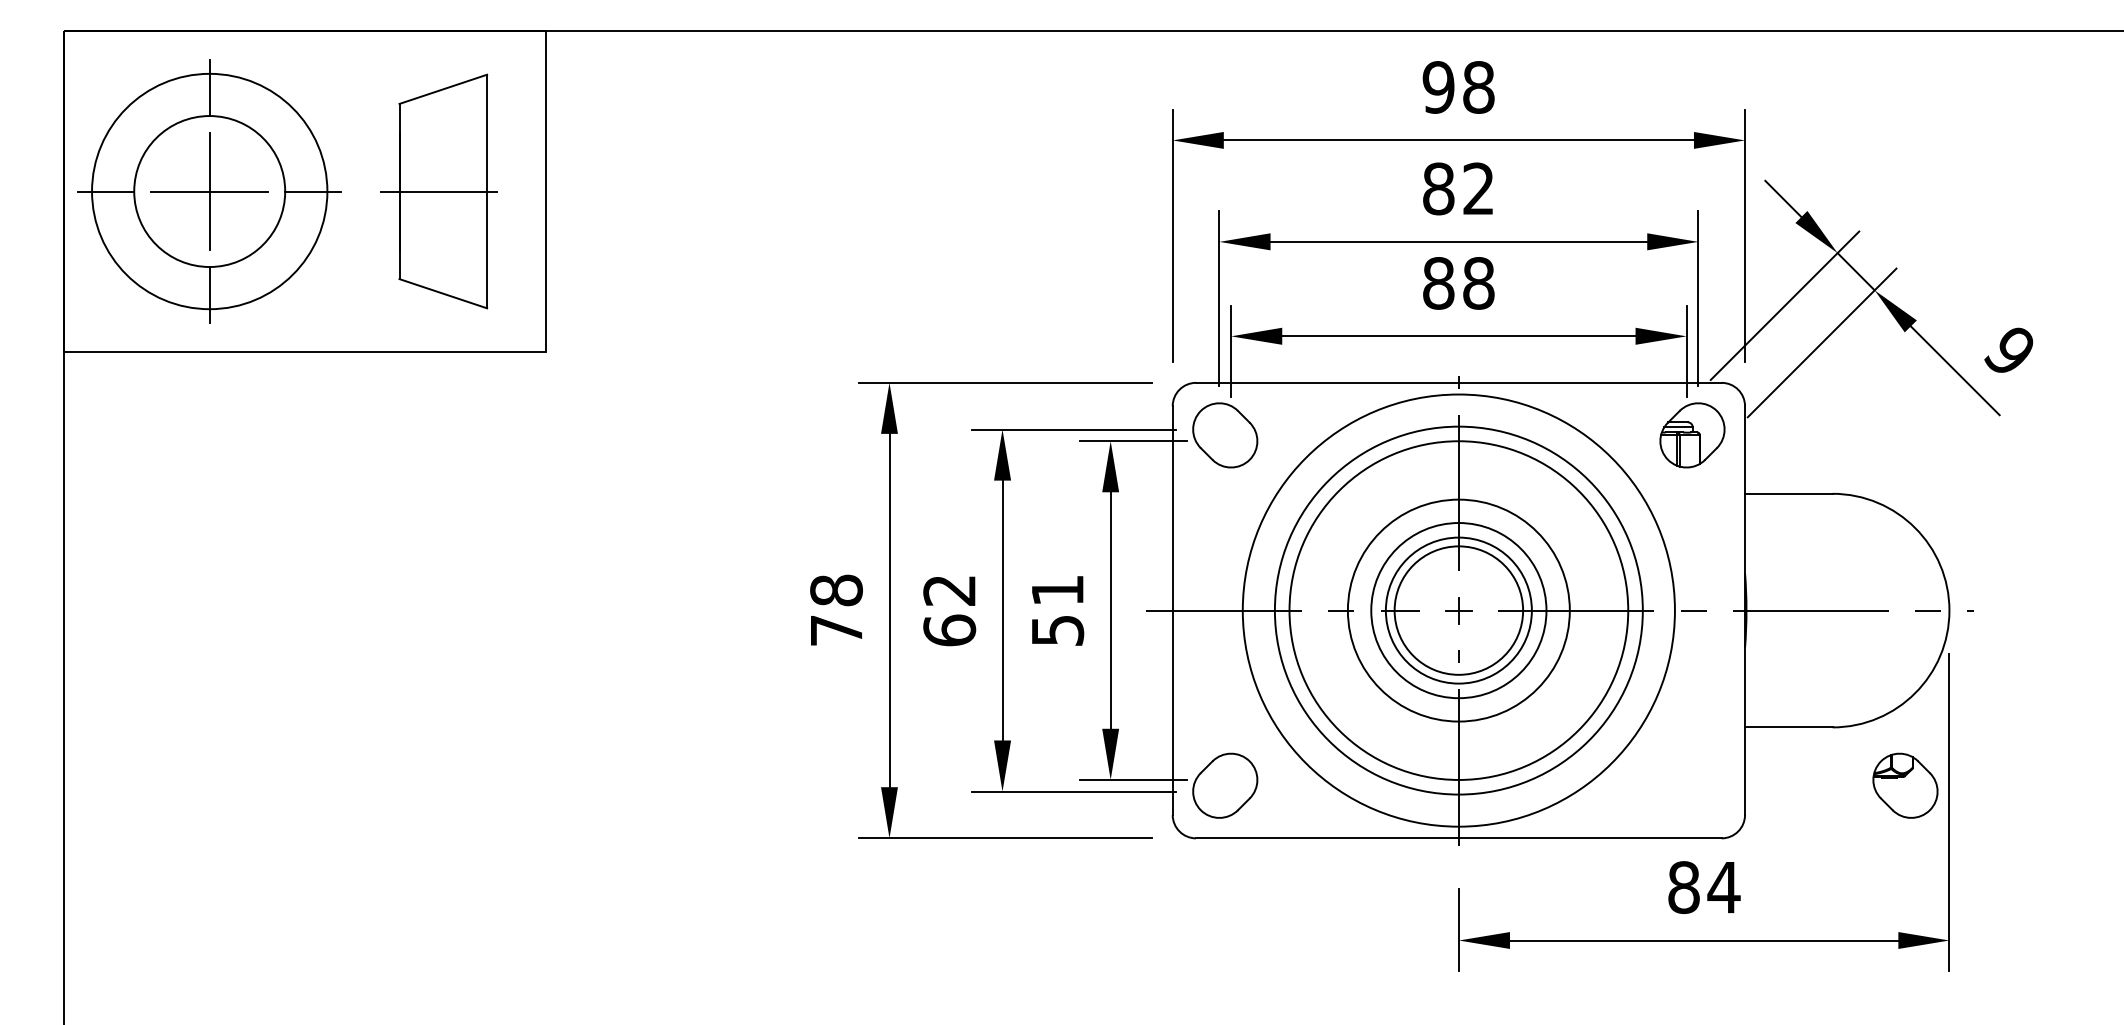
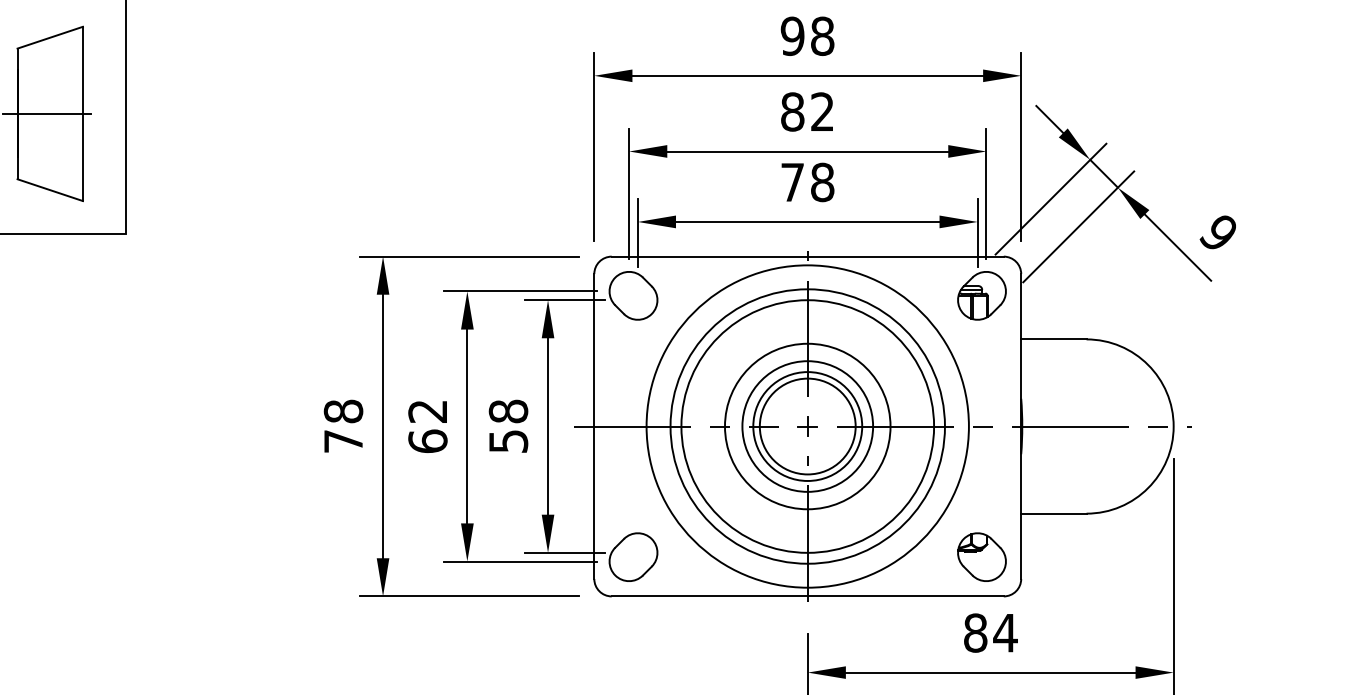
text: (1438, 283) -> (792, 182), 88 -> 78
text: (1057, 590) -> (508, 411), 51 -> 58
part: (1905, 785) -> (982, 556), moved

